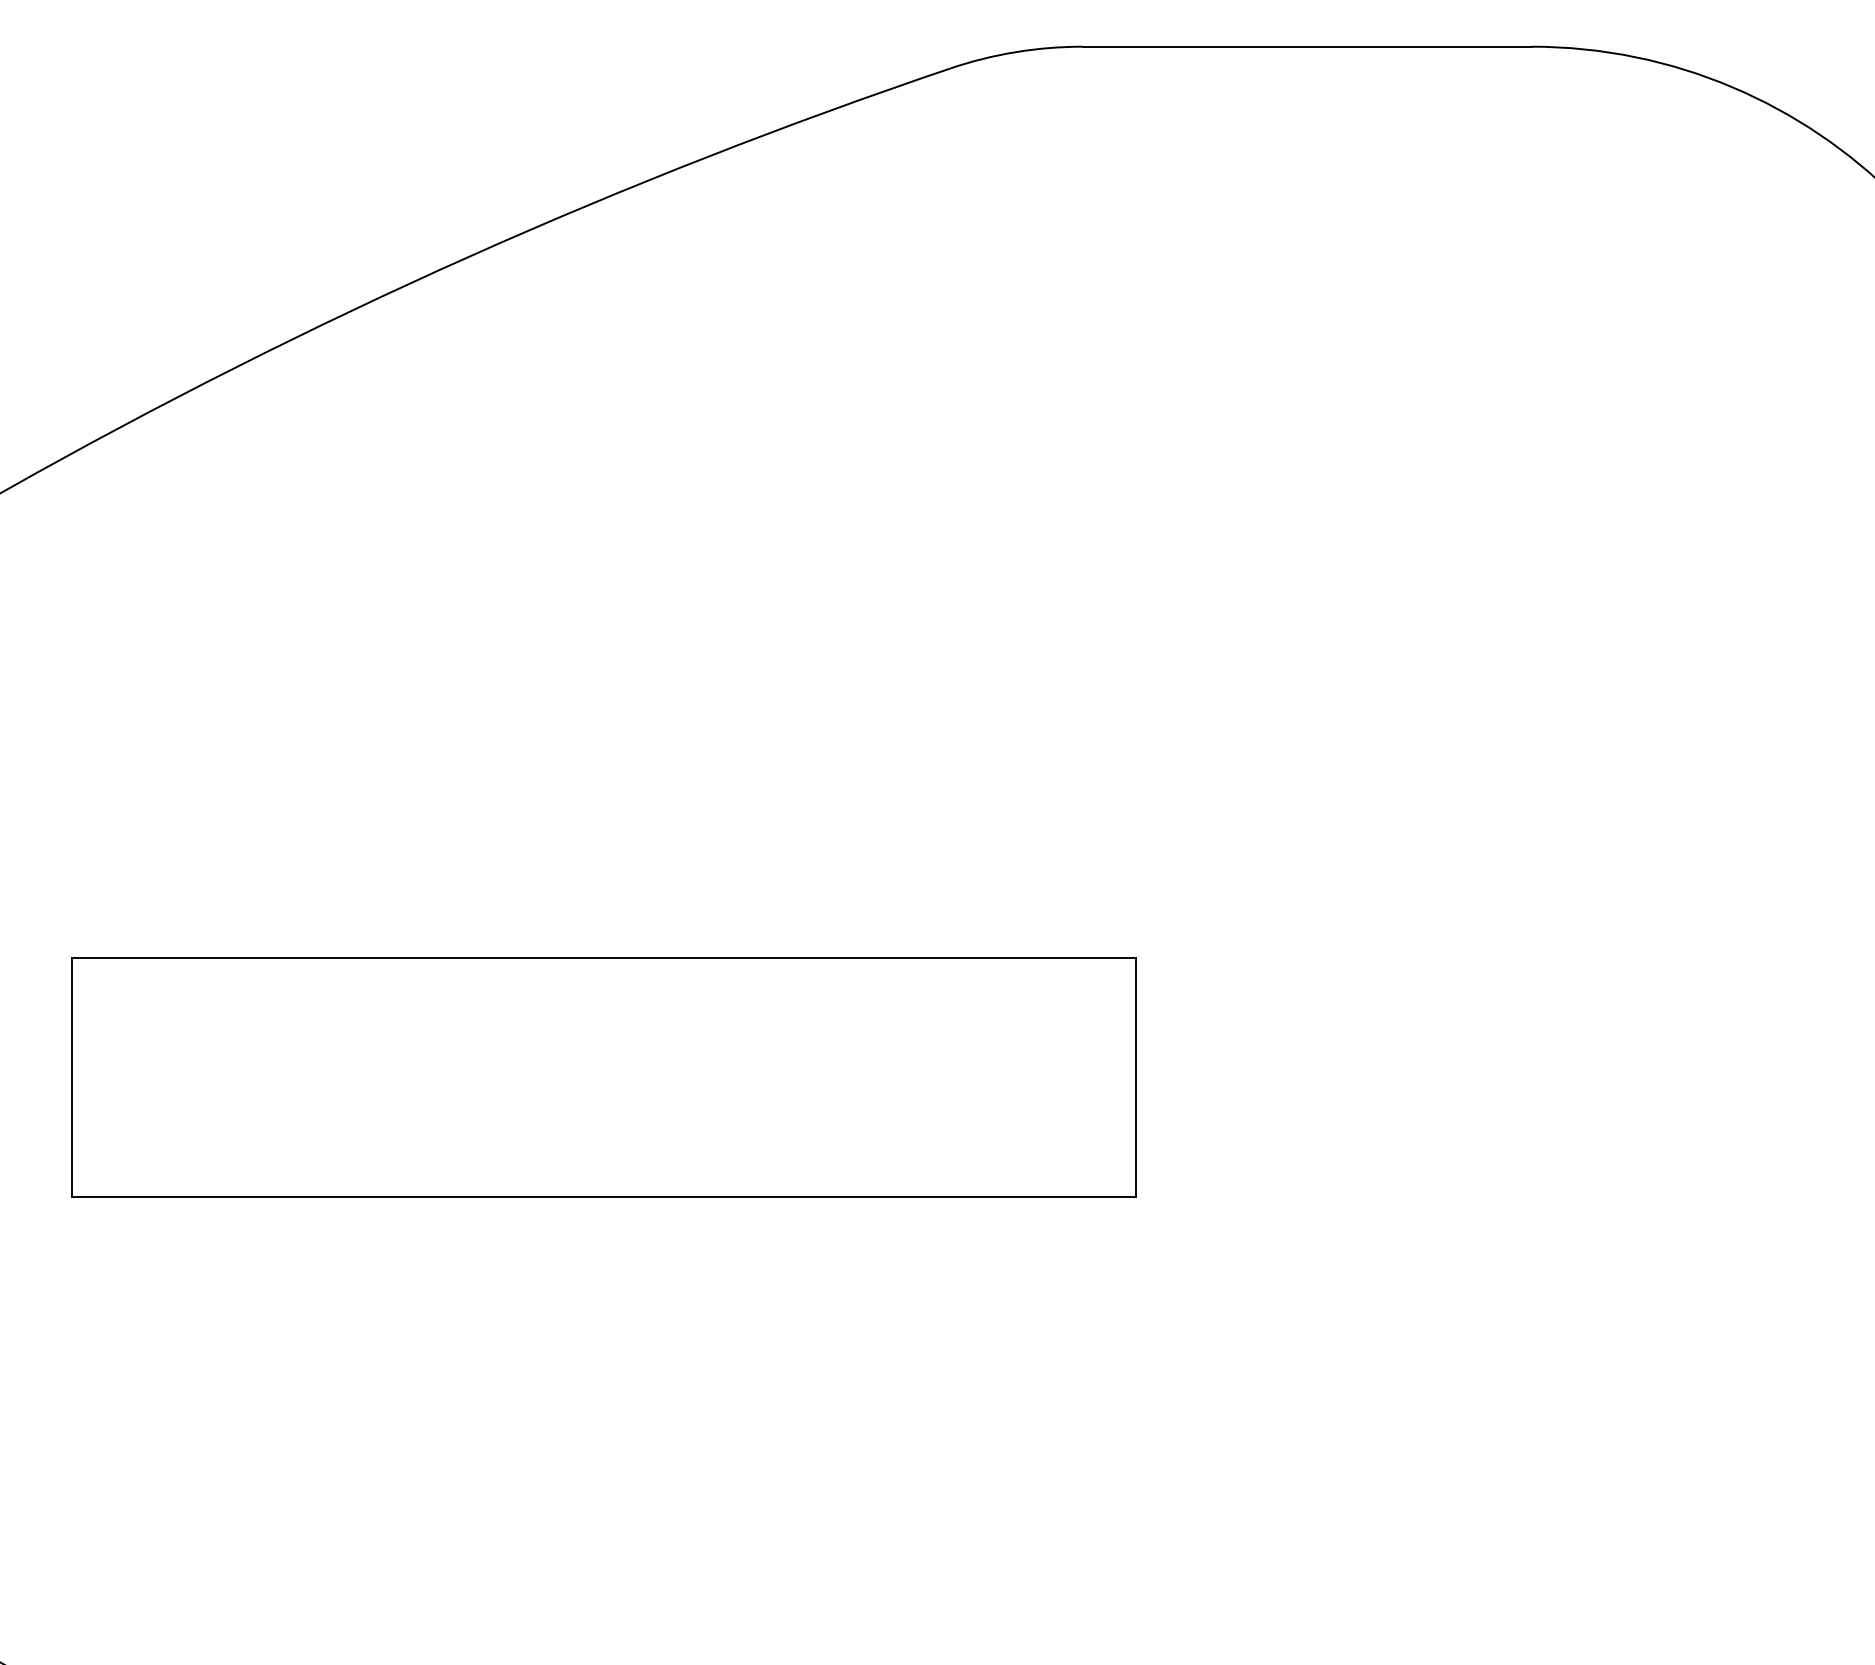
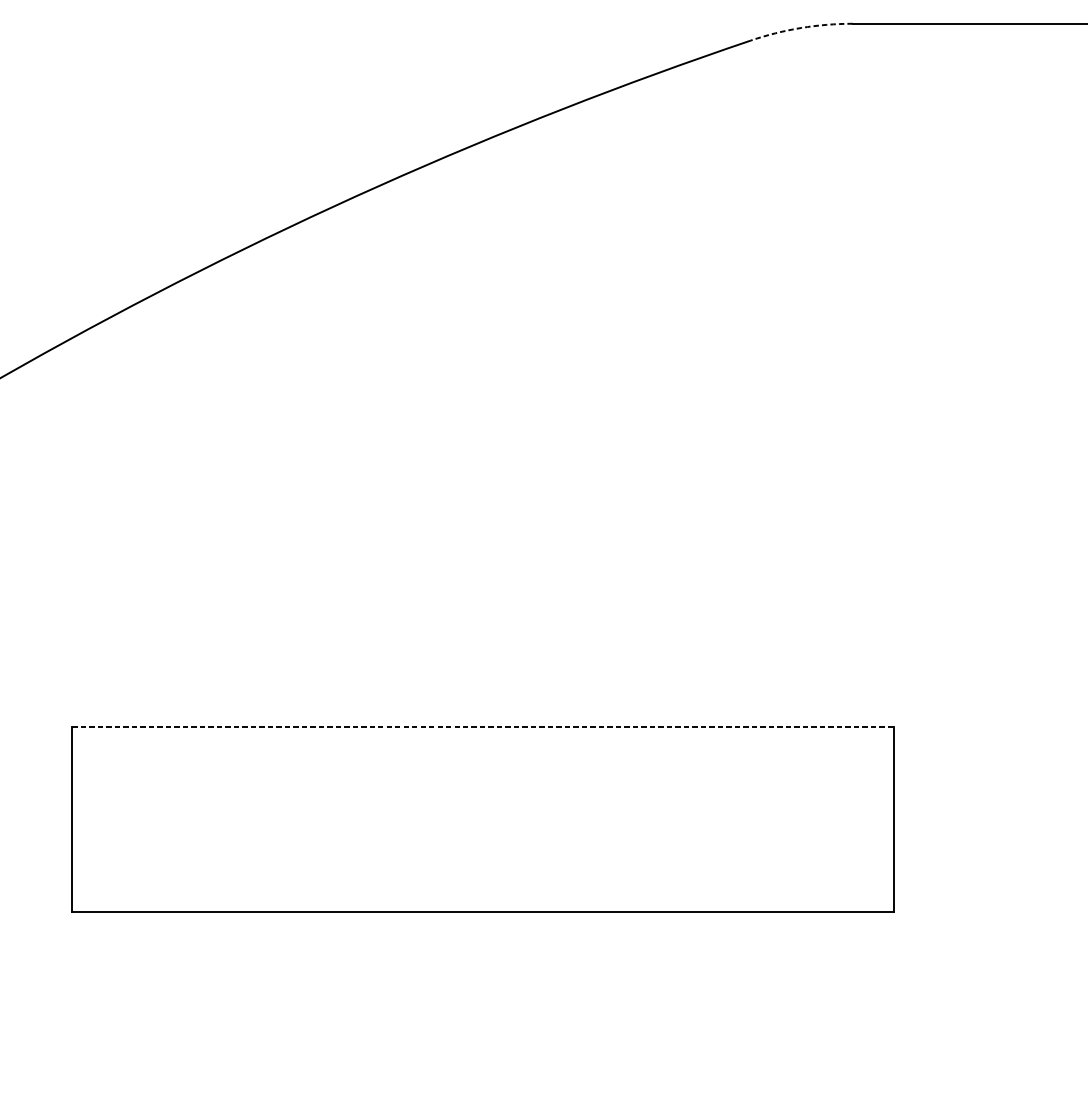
arc: (1015, 52) -> (801, 28), solid -> dashed
line: (604, 958) -> (483, 727), solid -> dashed

